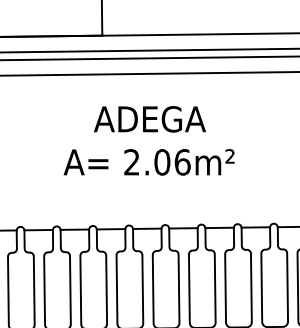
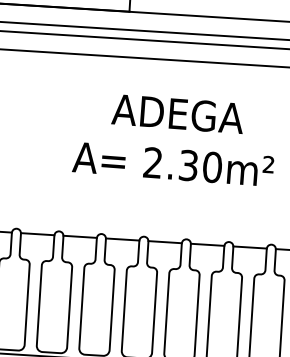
text: (172, 162) -> (200, 166), 2.06m² -> 2.30m²

